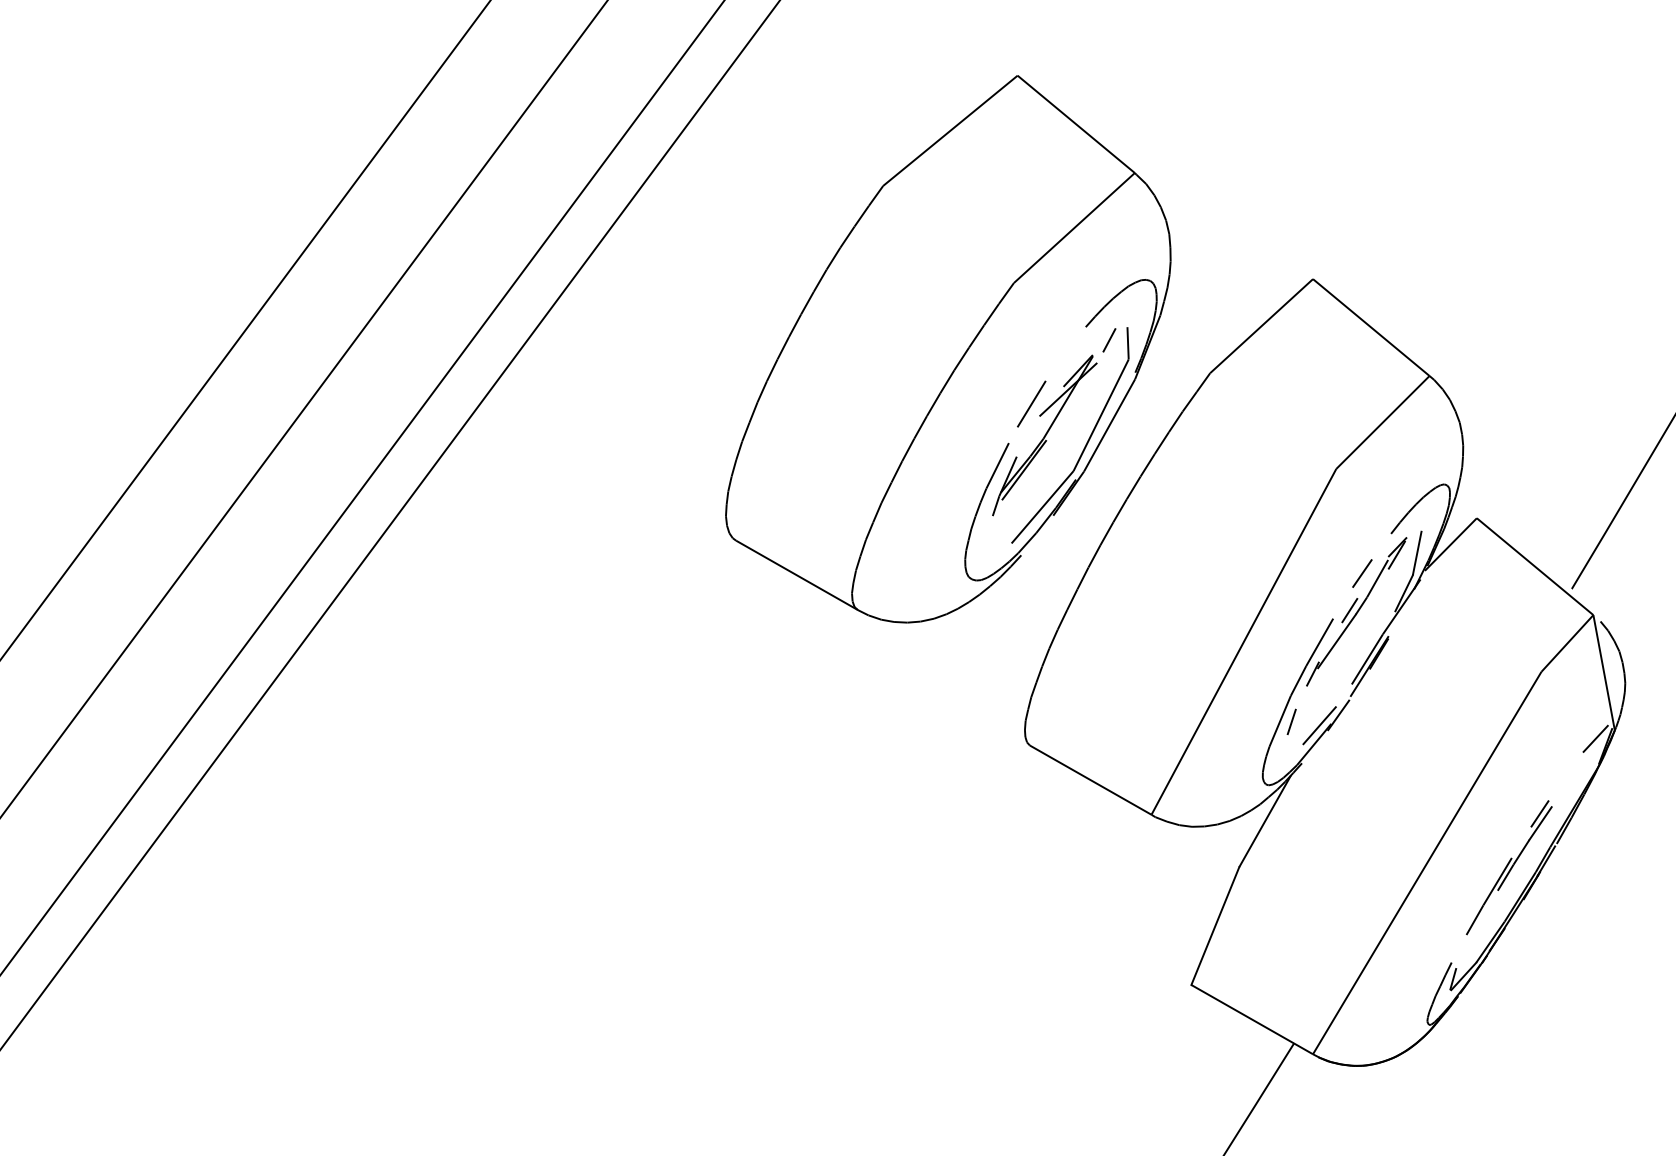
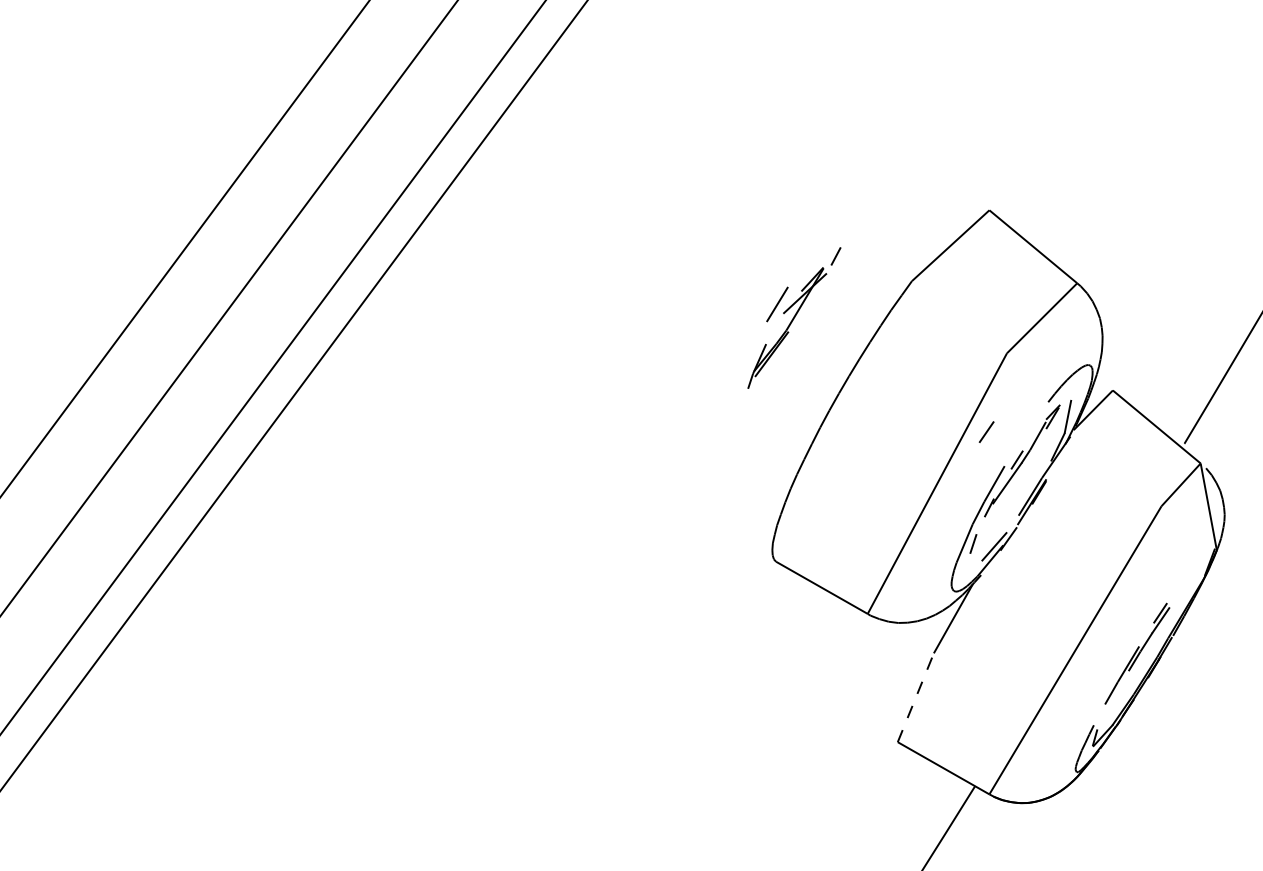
part: (948, 349) -> (714, 263), removed
line: (1362, 573) -> (986, 432), moved
line: (1595, 738) -> (1202, 556), removed
line: (1215, 926) -> (915, 698), solid -> dashed

